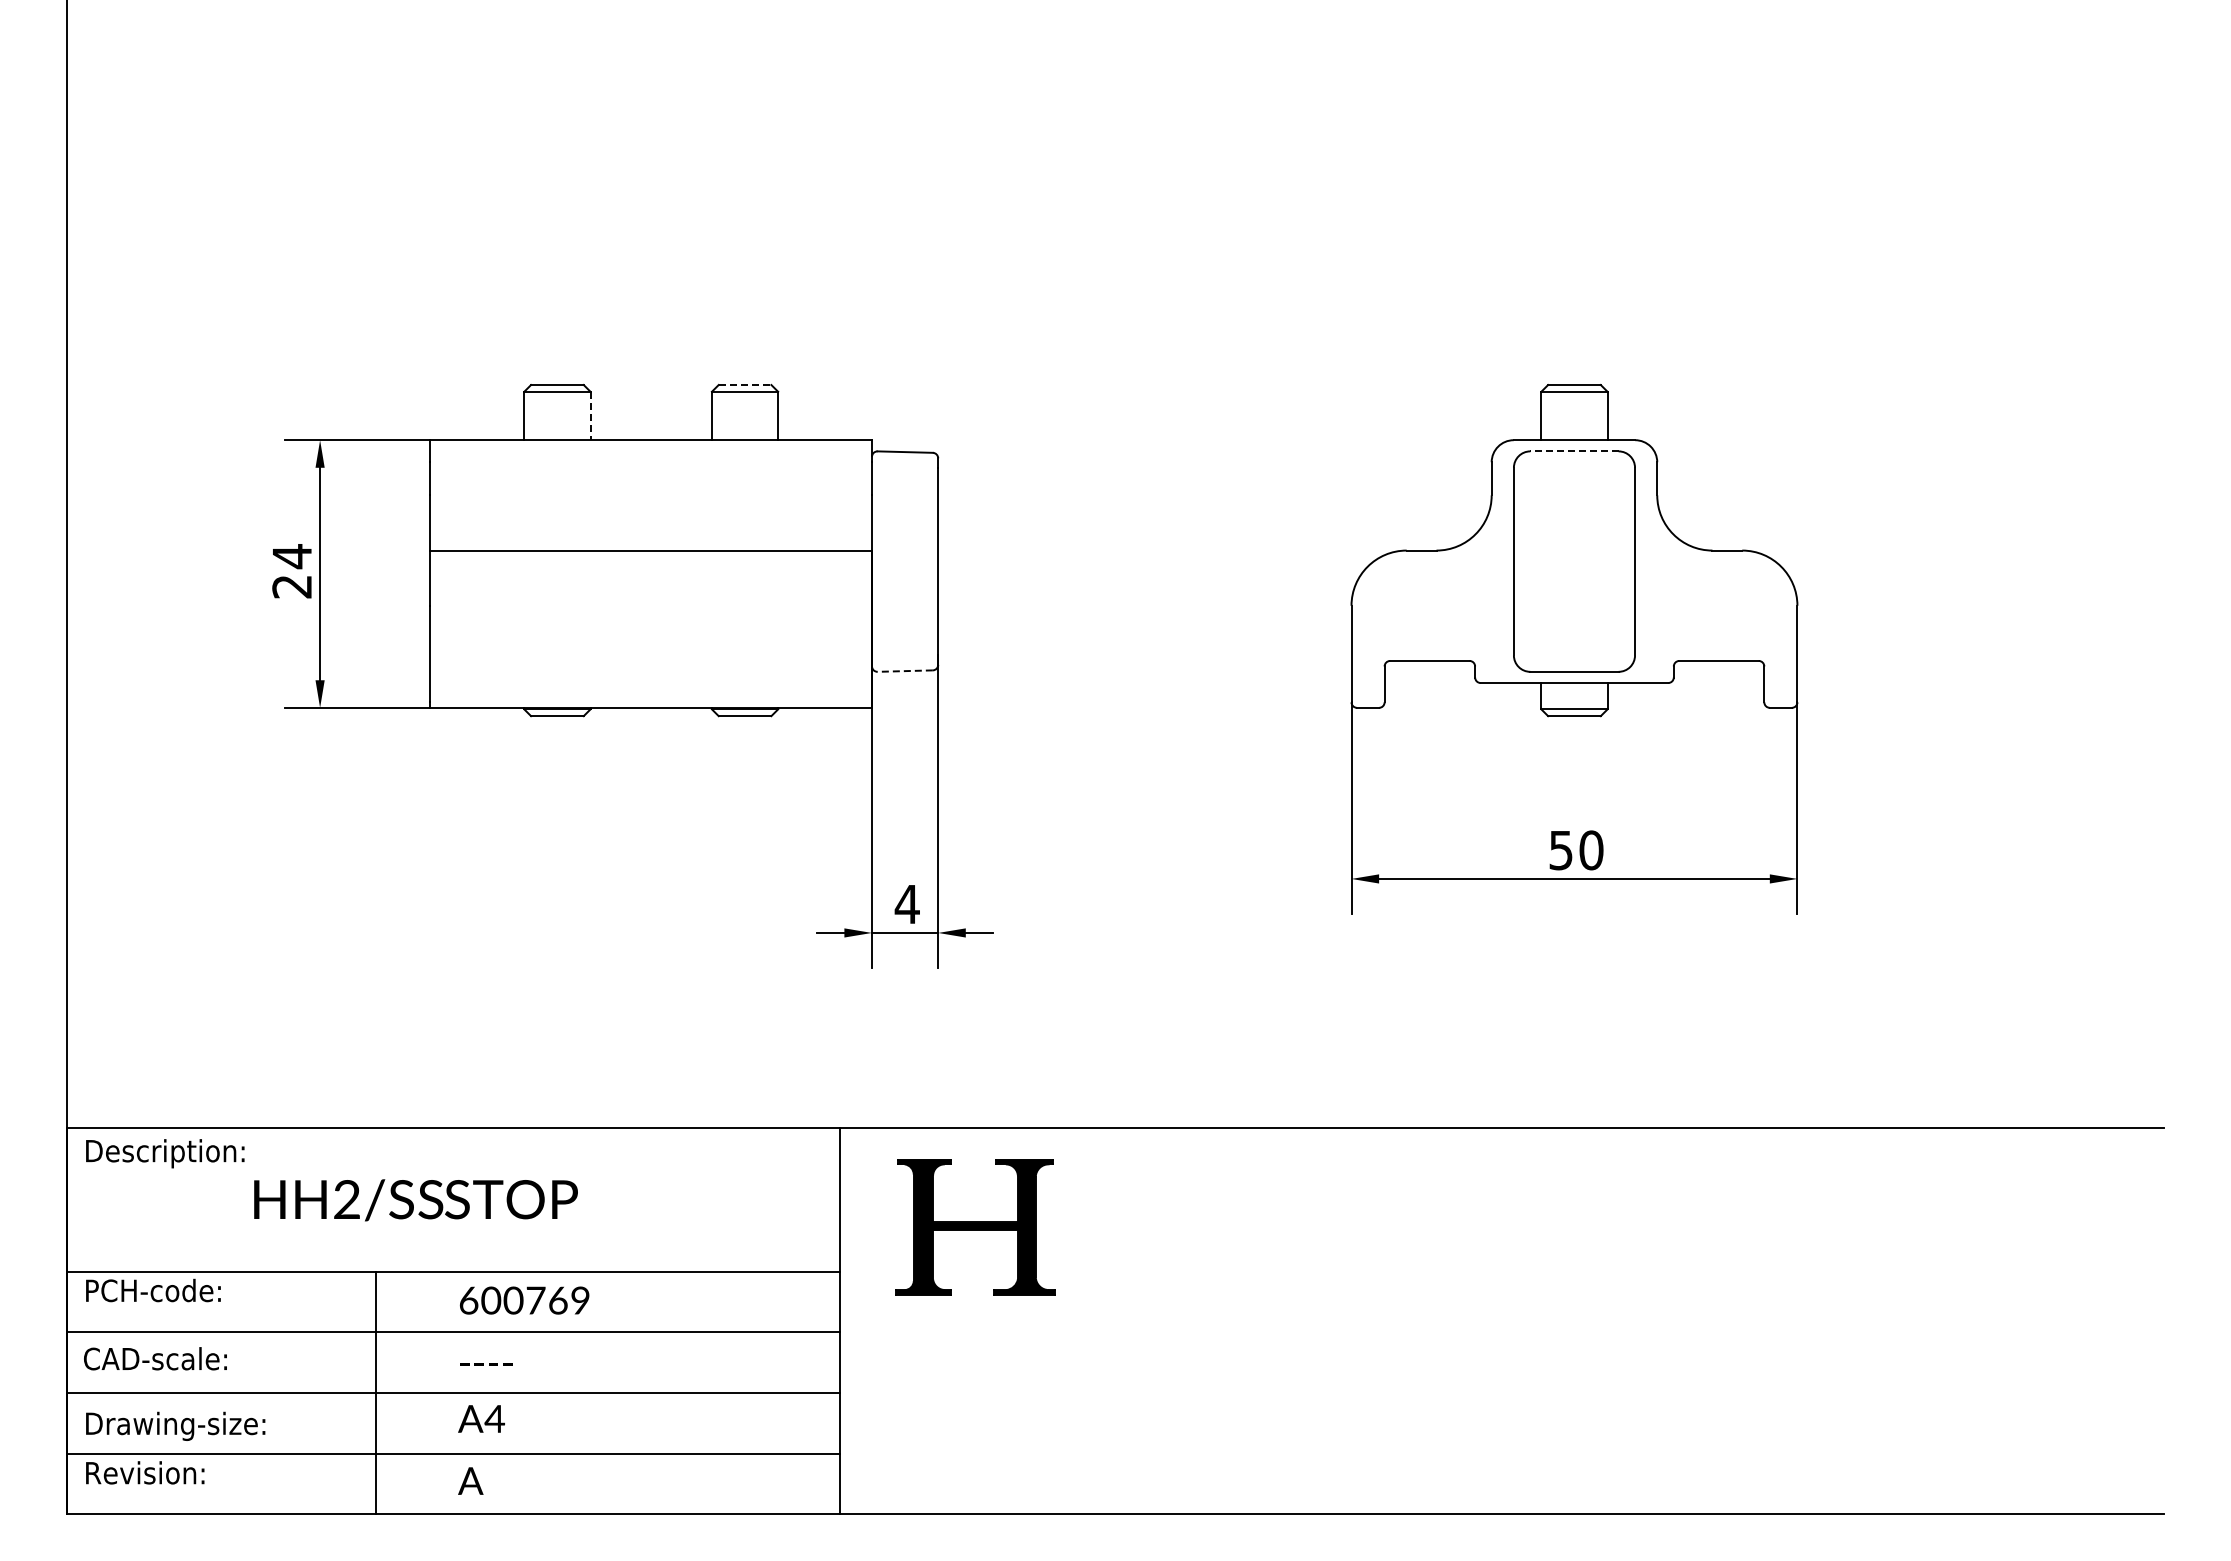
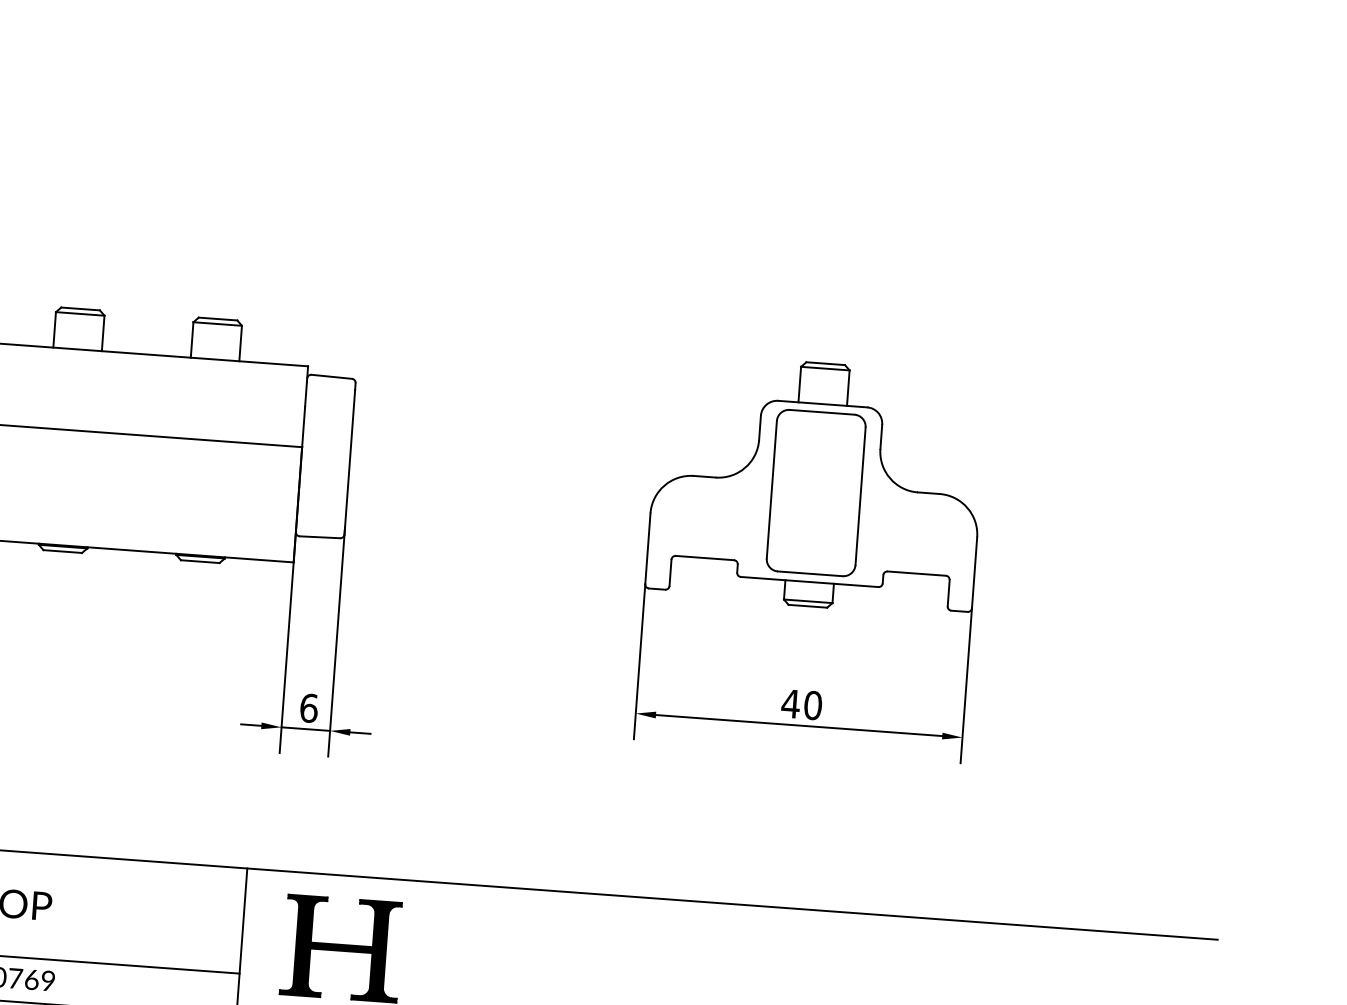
line: (745, 385) -> (218, 319), dashed -> solid
line: (590, 416) -> (103, 333), dashed -> solid
line: (1573, 451) -> (821, 412), dashed -> solid
line: (905, 671) -> (320, 537), dashed -> solid
text: (1560, 850) -> (790, 703), 50 -> 40
text: (906, 904) -> (308, 708), 4 -> 6

